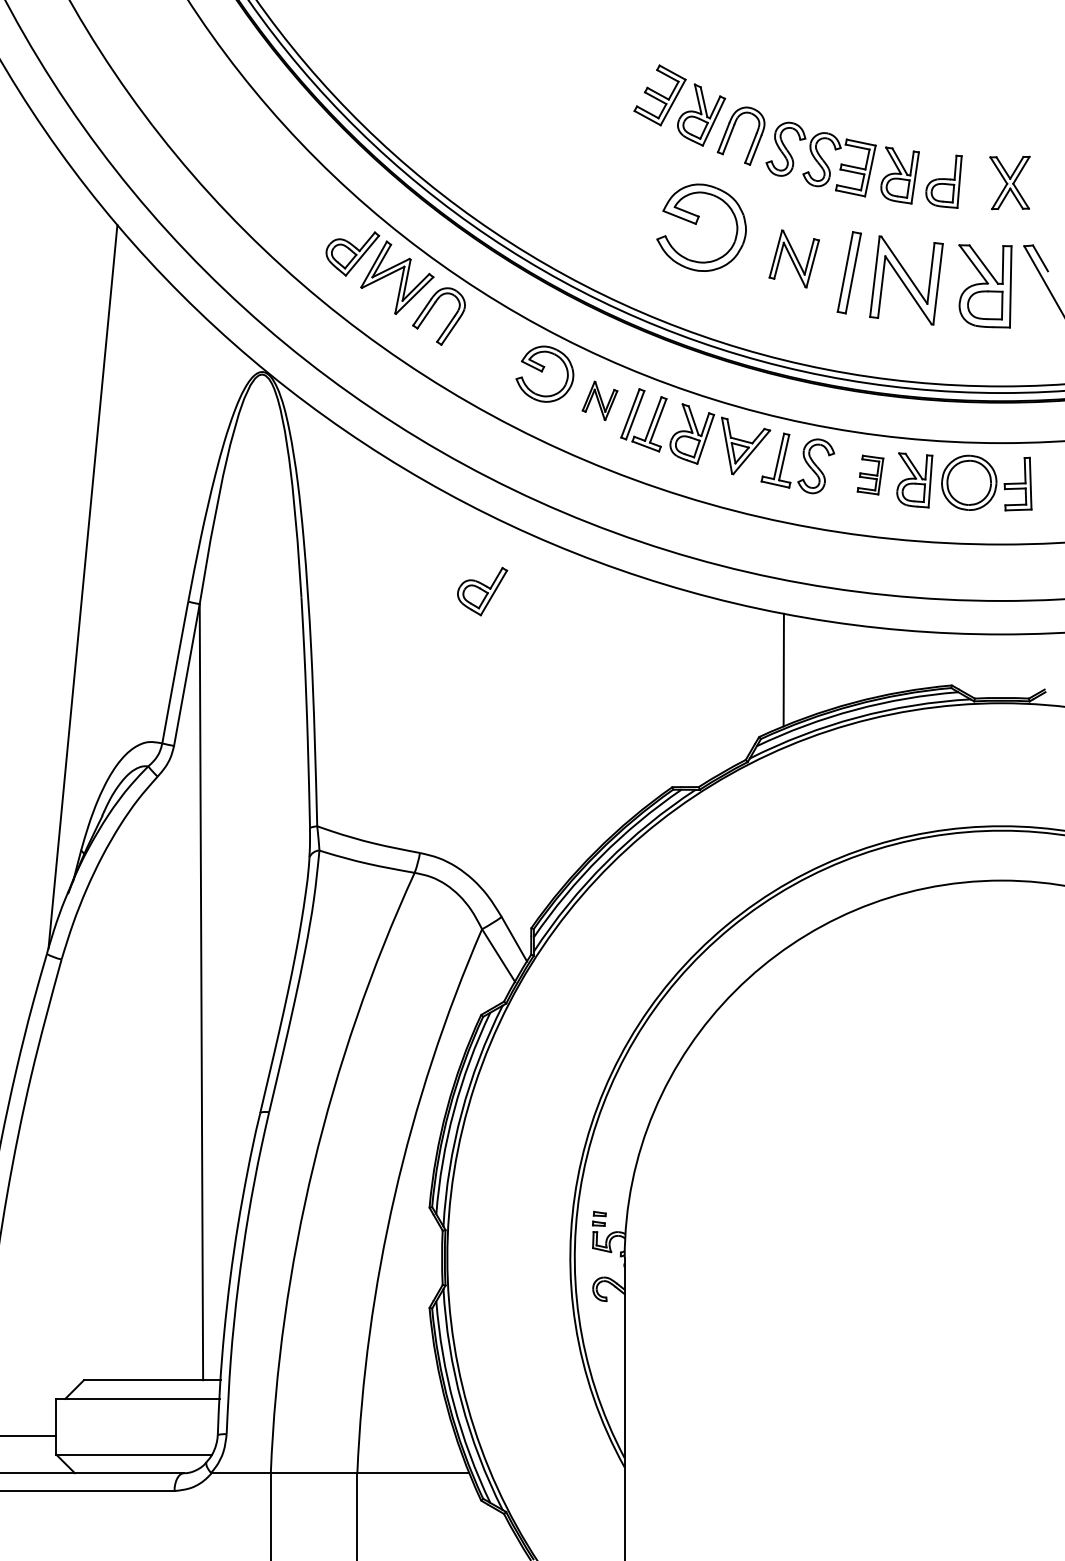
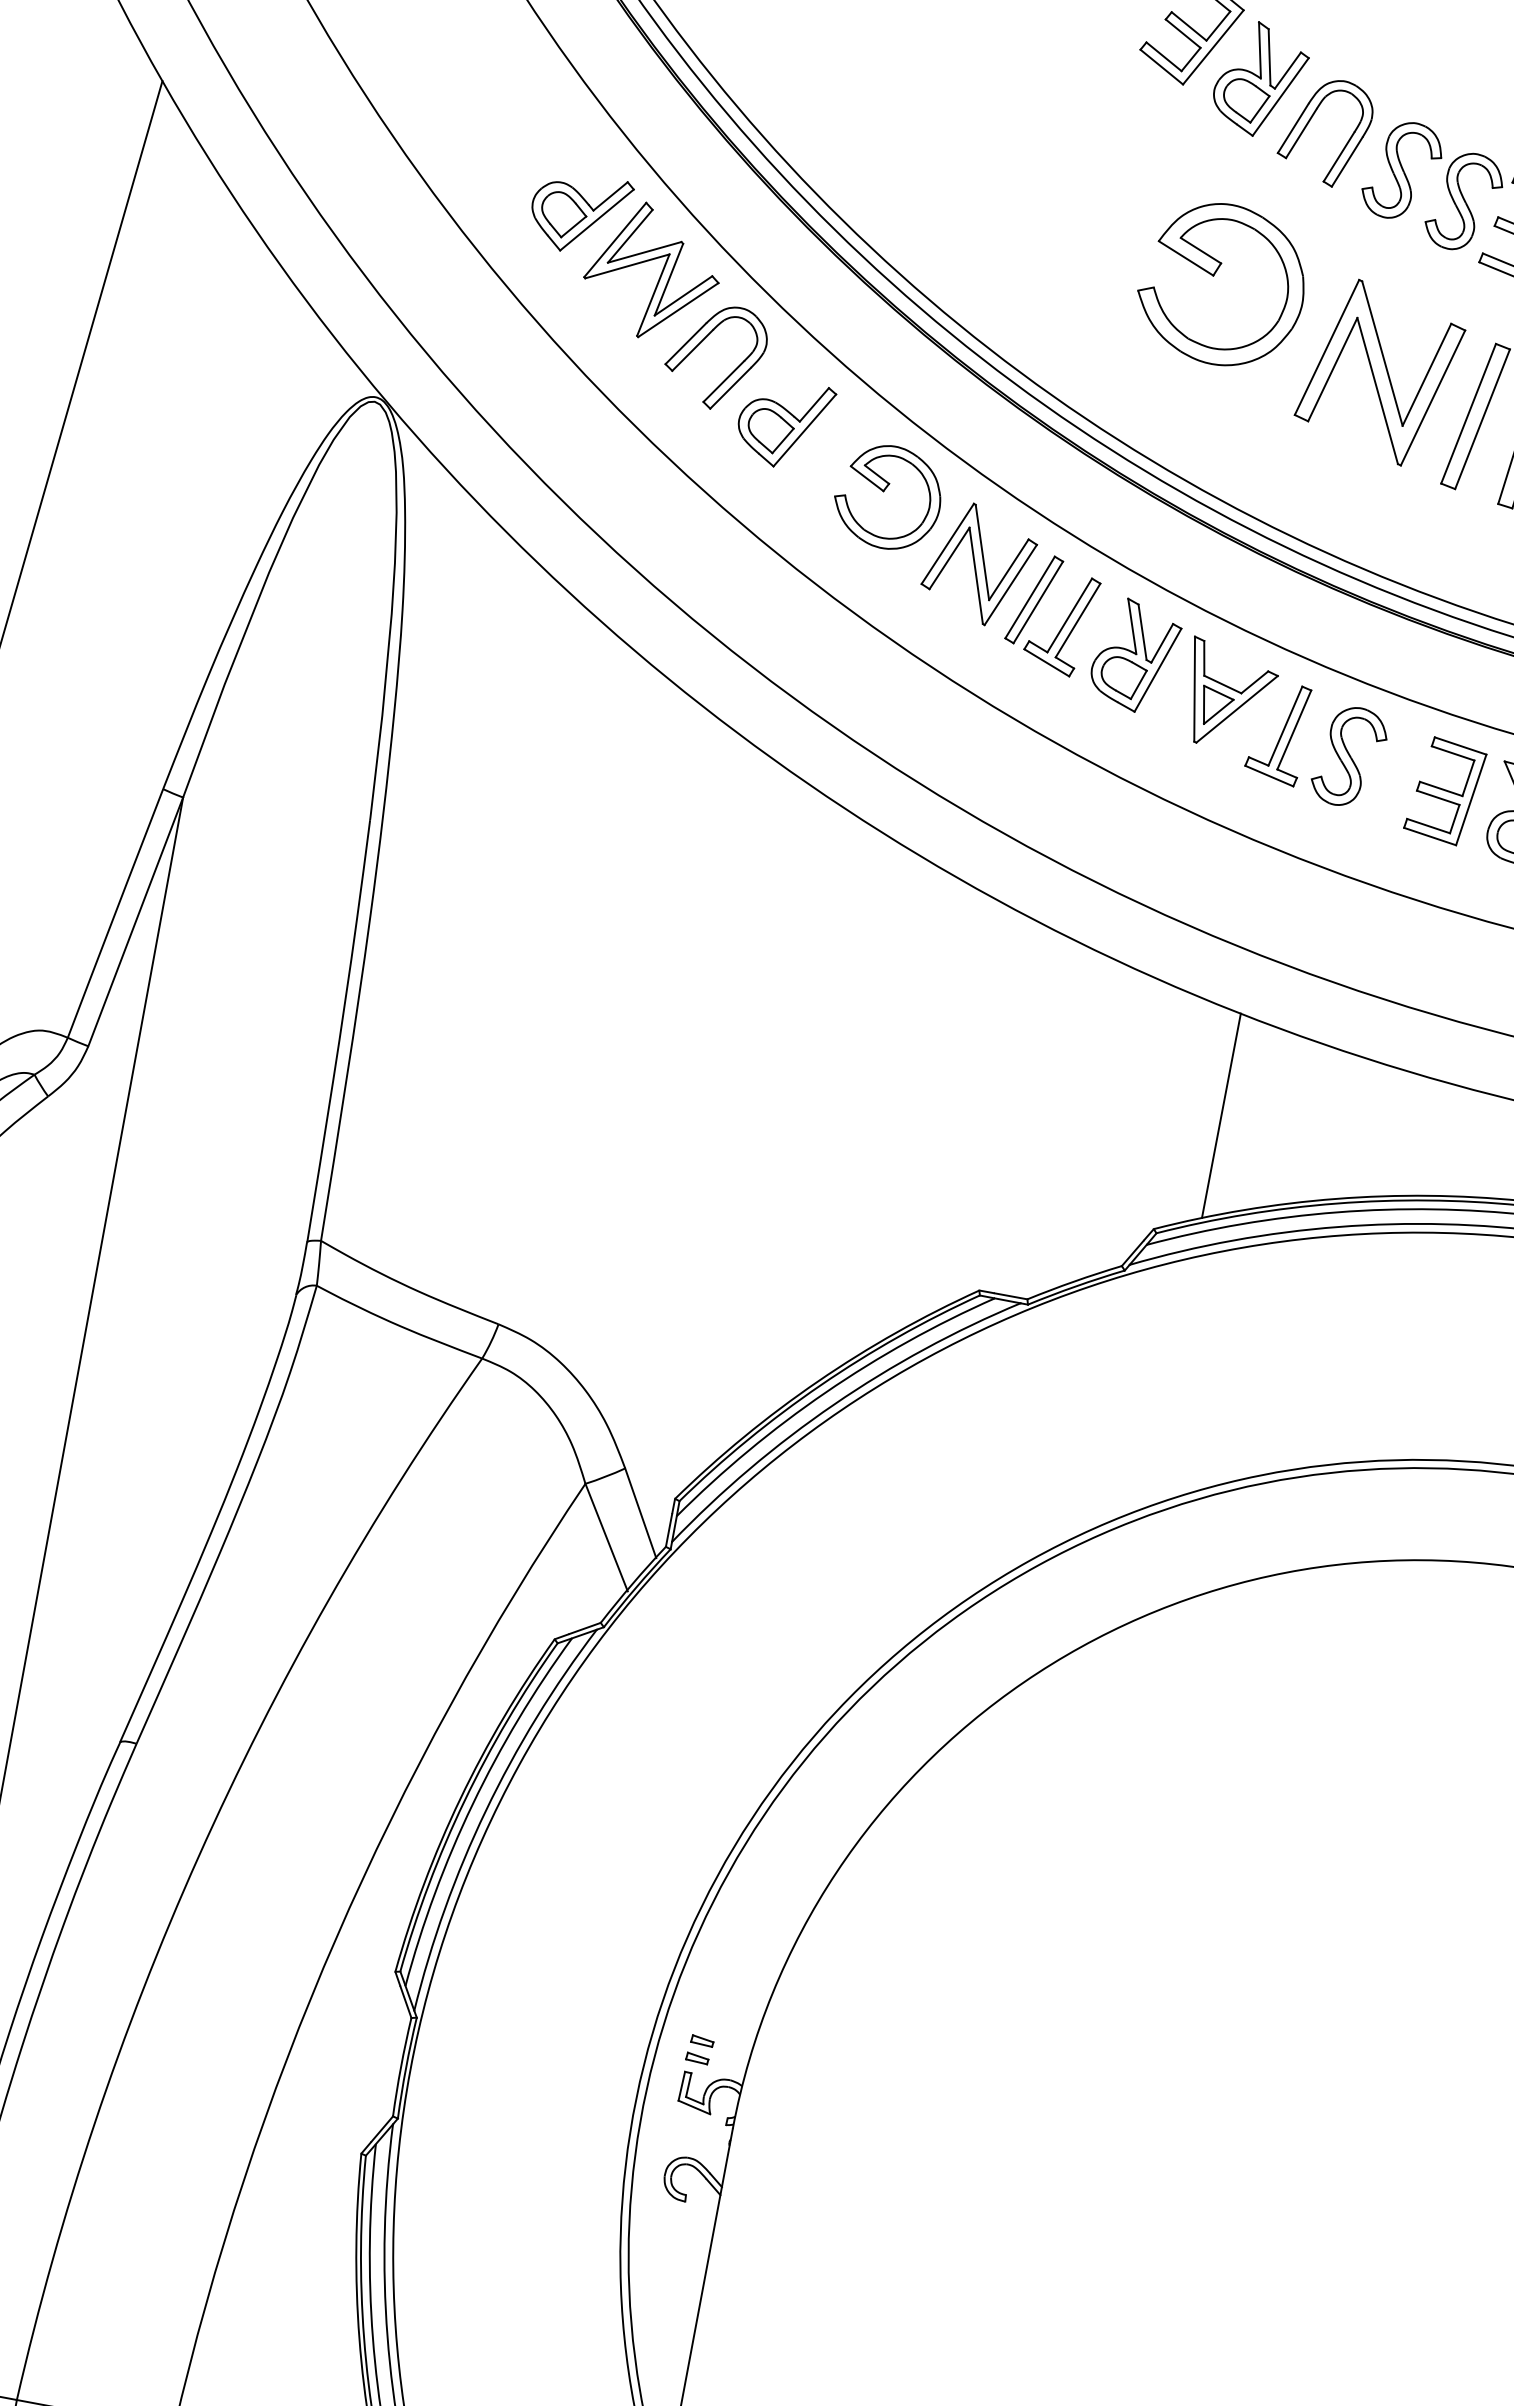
part: (794, 258) -> (1380, 371), size x1.67
part: (599, 400) -> (978, 563), size x1.67
part: (870, 474) -> (1445, 790), size x1.43
part: (482, 591) -> (784, 423), moved

